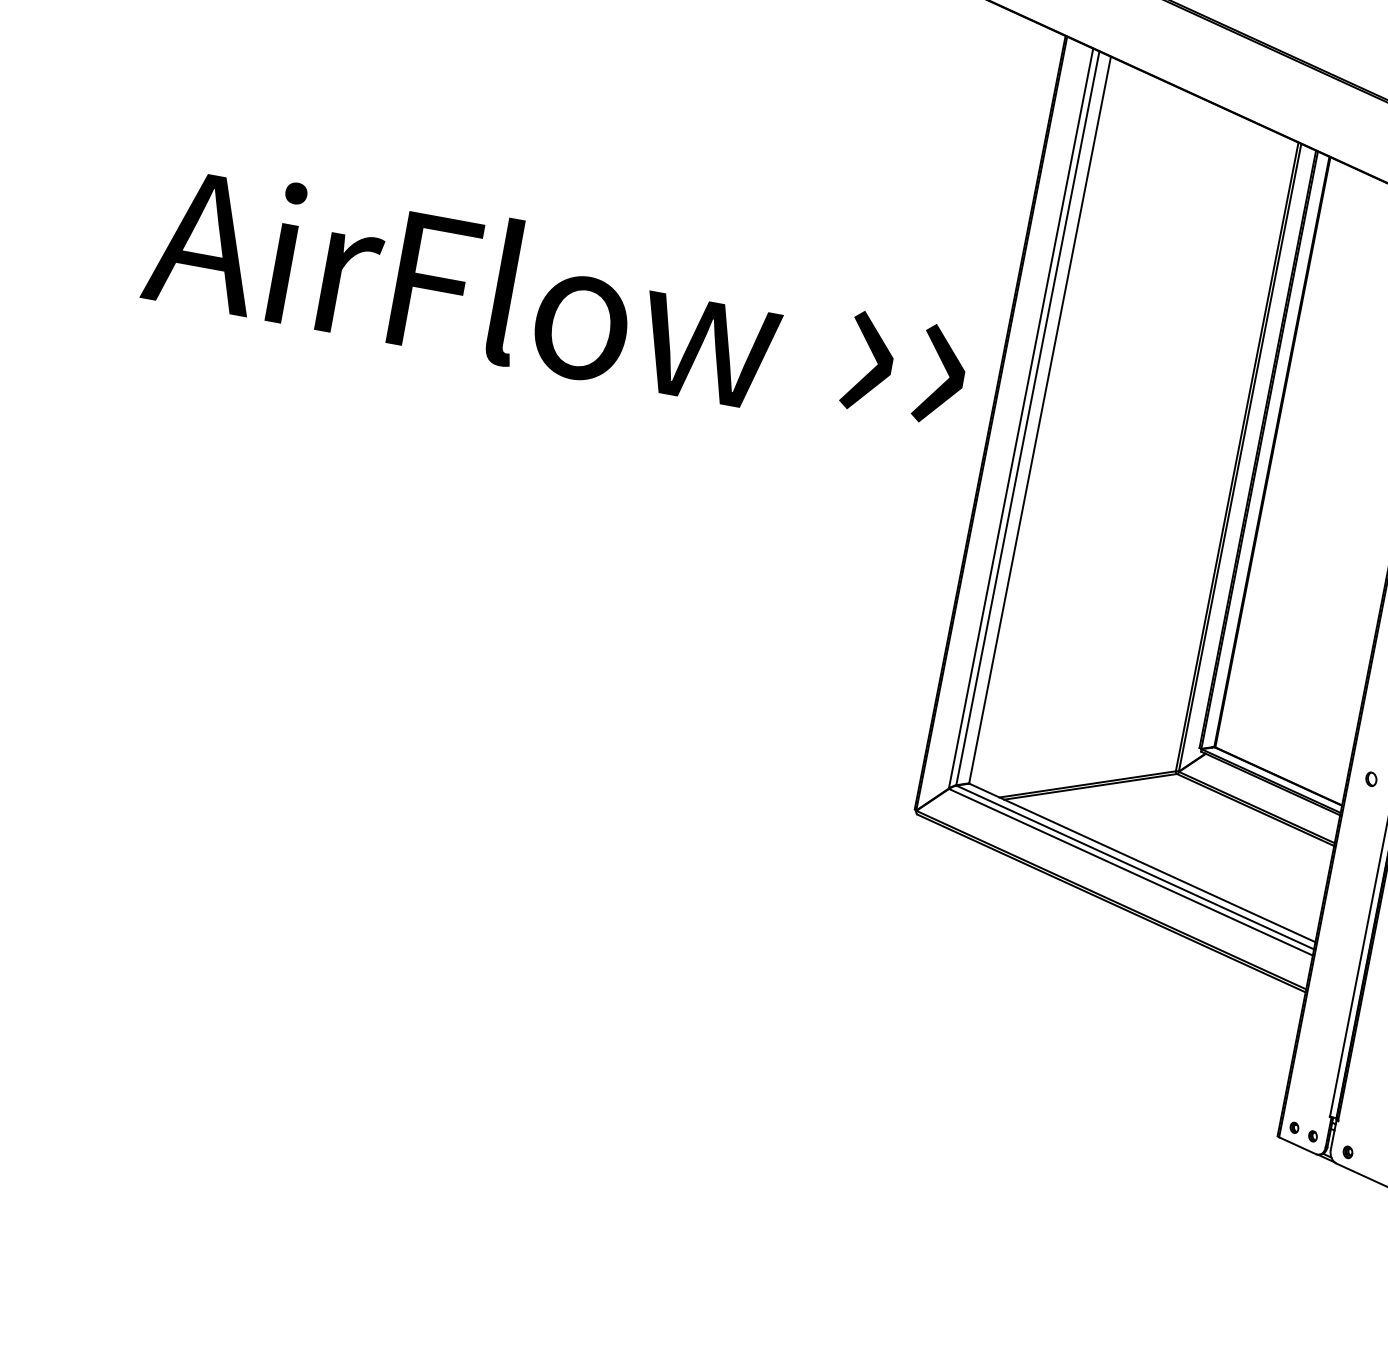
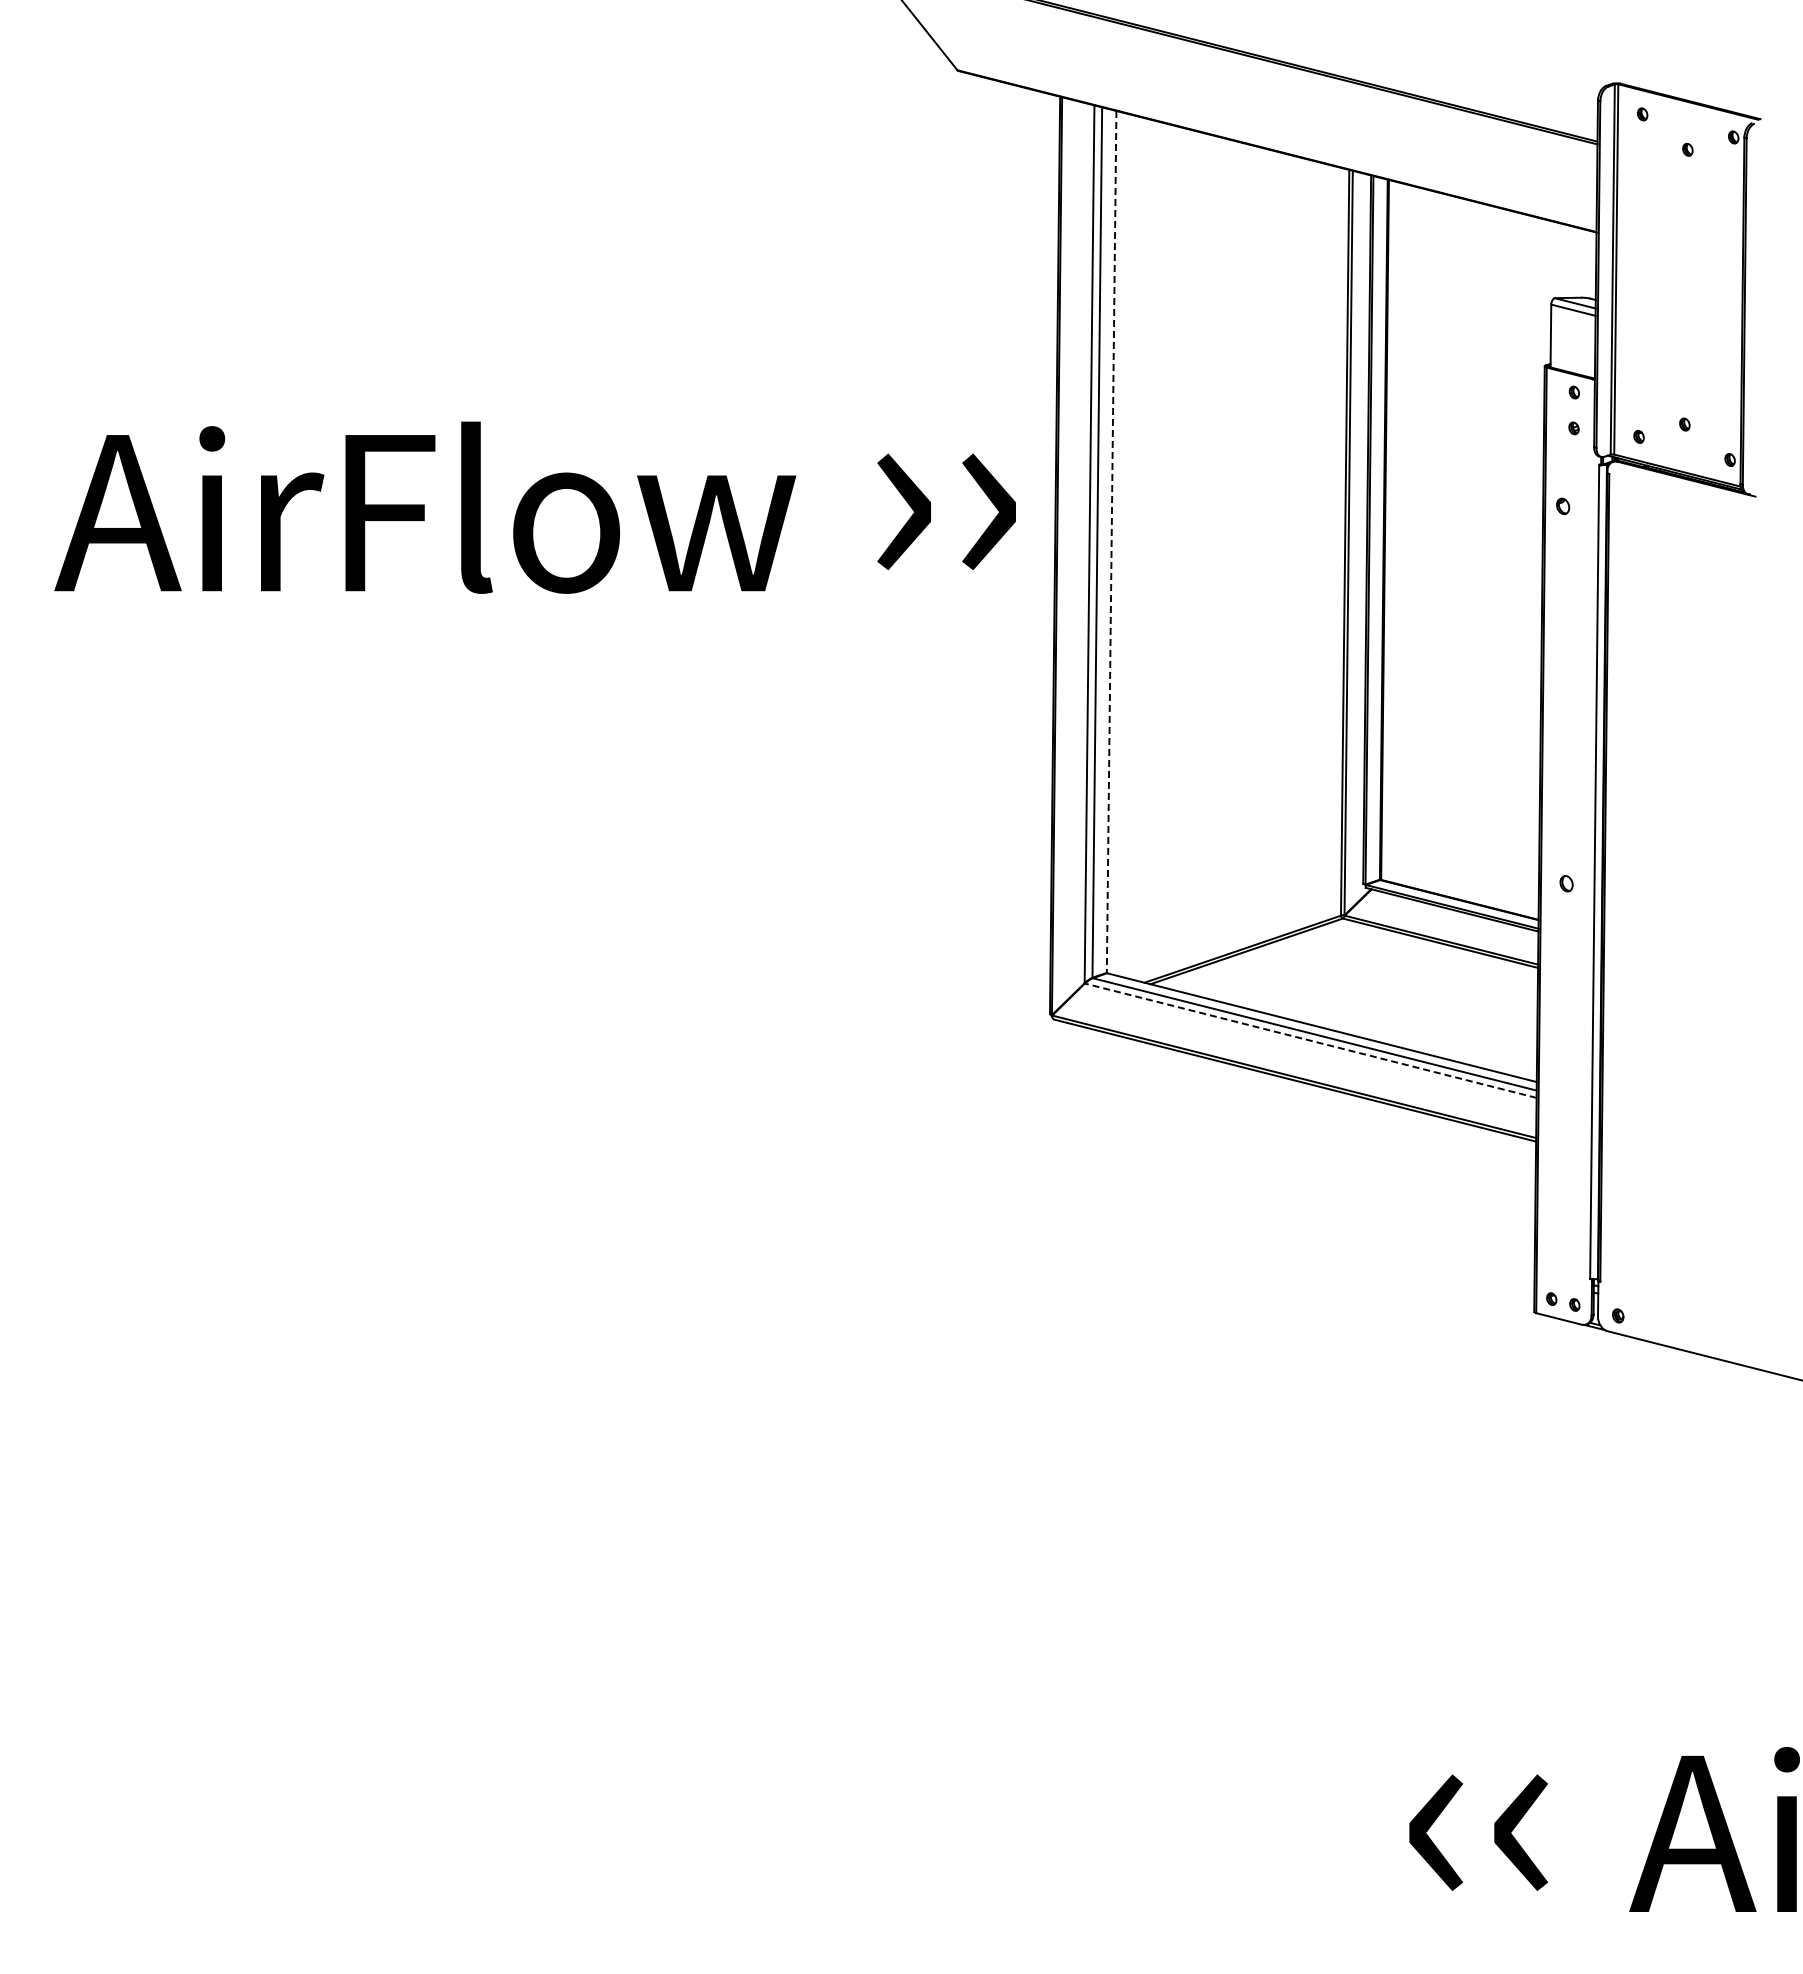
line: (1040, 419) -> (1111, 541), solid -> dashed
line: (1130, 872) -> (1310, 1040), solid -> dashed

